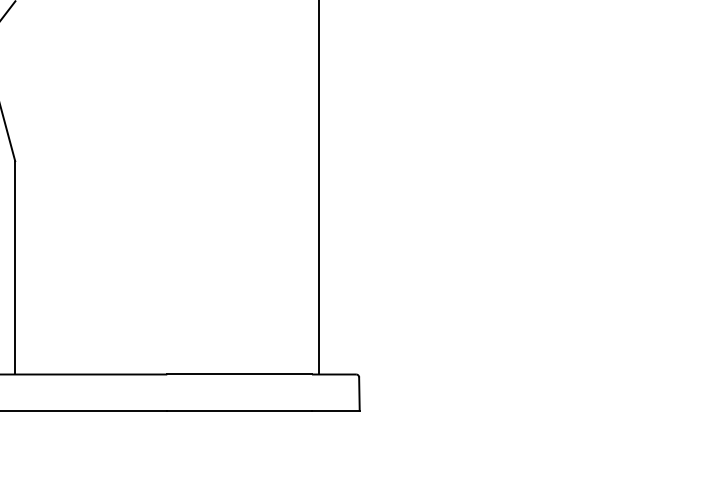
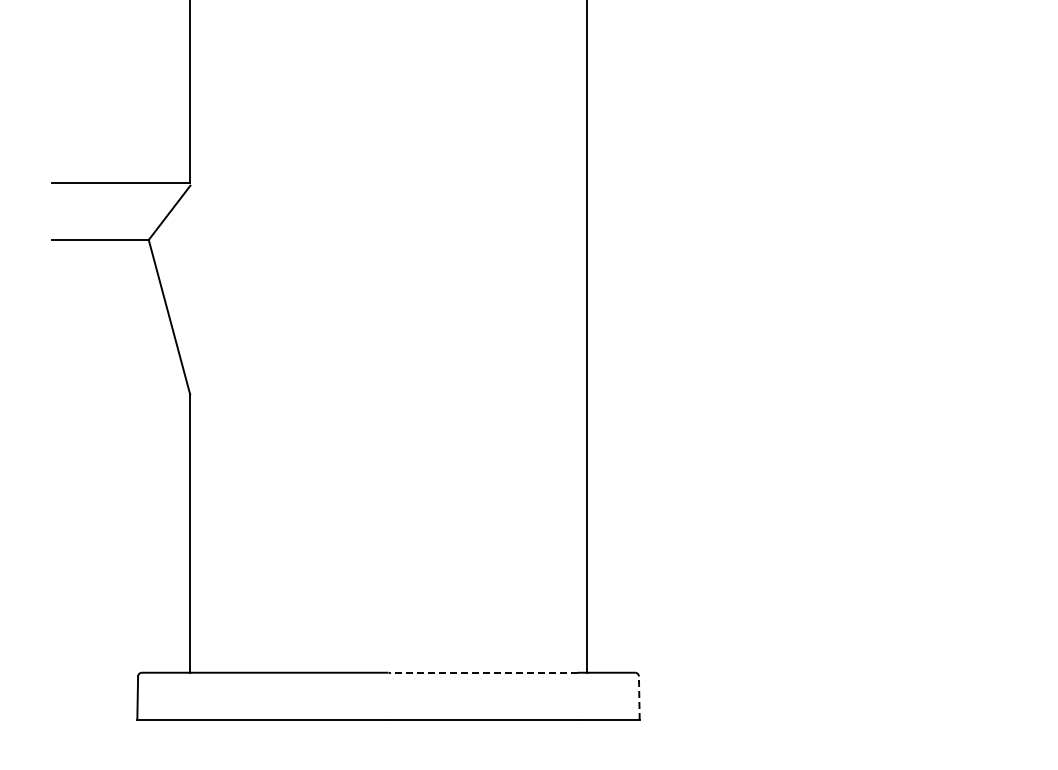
line: (239, 374) -> (482, 672), solid -> dashed
line: (359, 394) -> (639, 698), solid -> dashed

